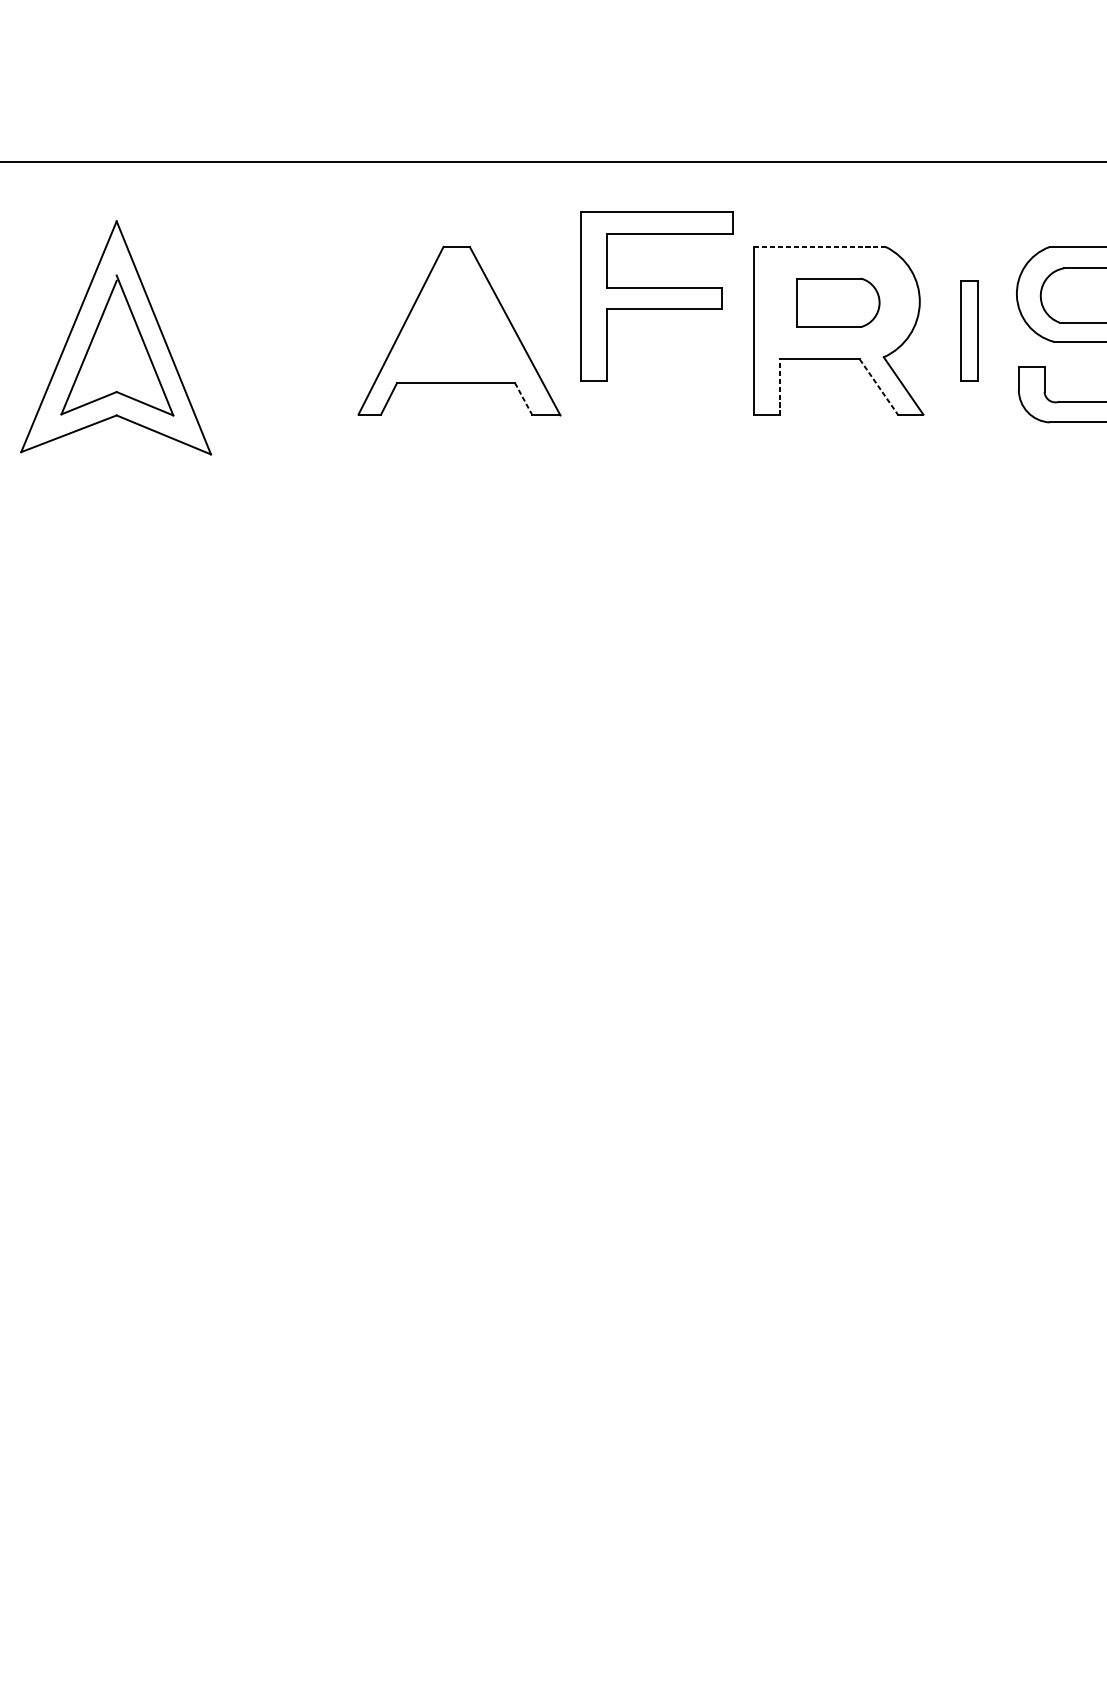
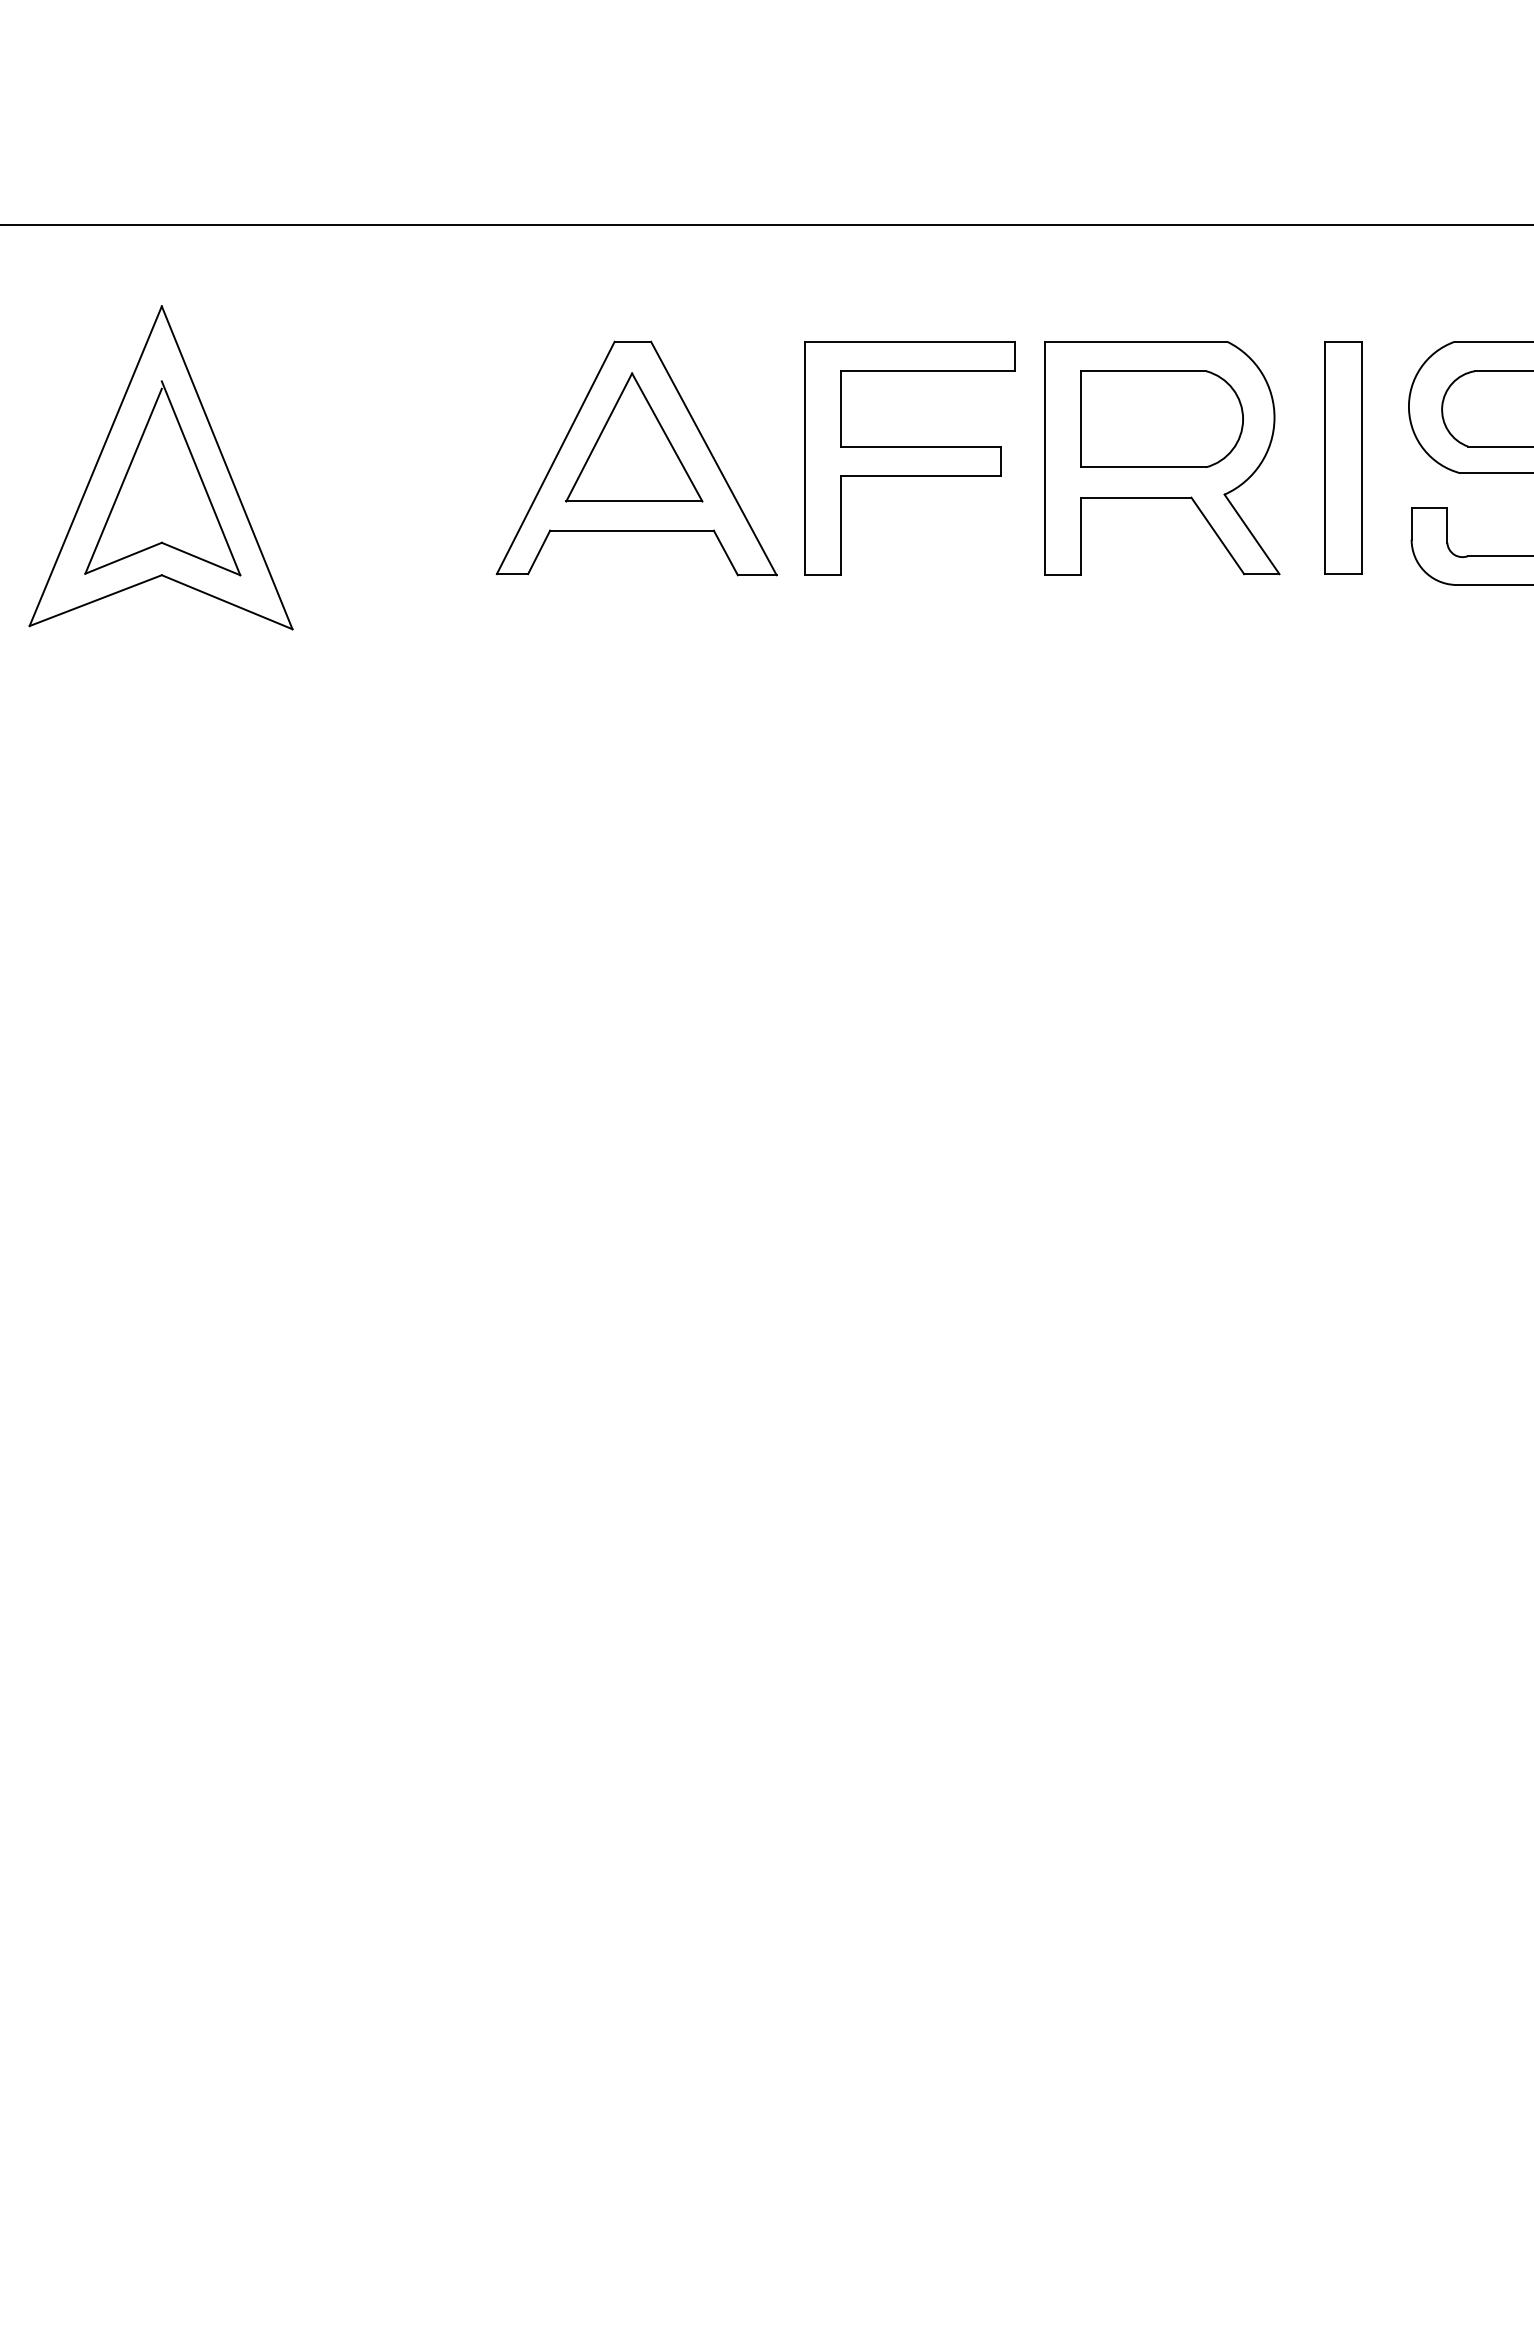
line: (820, 246) -> (1136, 341), dashed -> solid
part: (656, 296) -> (909, 458), moved
part: (838, 302) -> (1161, 418), size x1.43
part: (457, 316) -> (634, 437), added
part: (969, 330) -> (1343, 457), size x1.67
line: (779, 387) -> (1080, 536), dashed -> solid
line: (879, 387) -> (1218, 536), dashed -> solid
line: (523, 399) -> (725, 552), dashed -> solid

